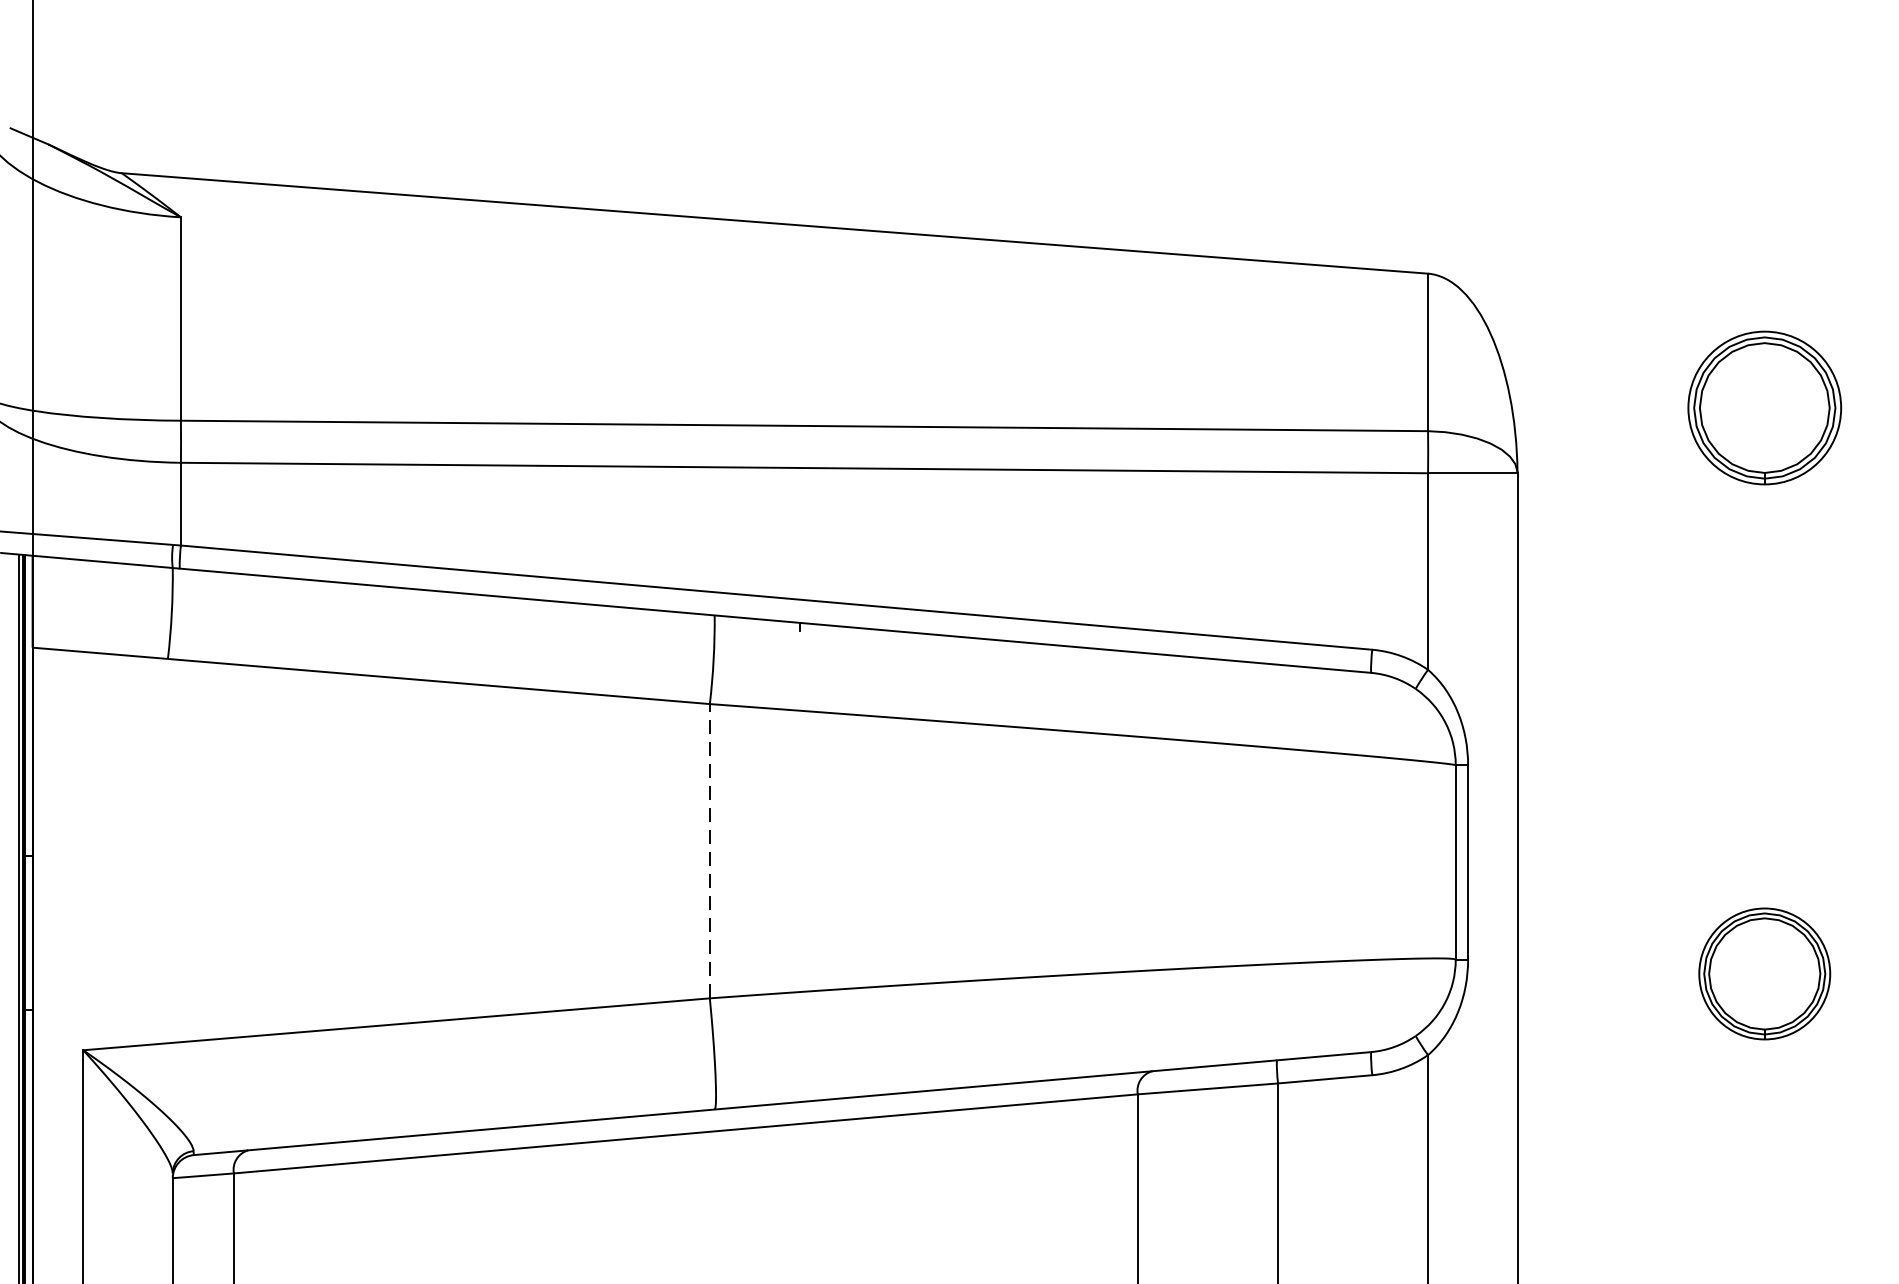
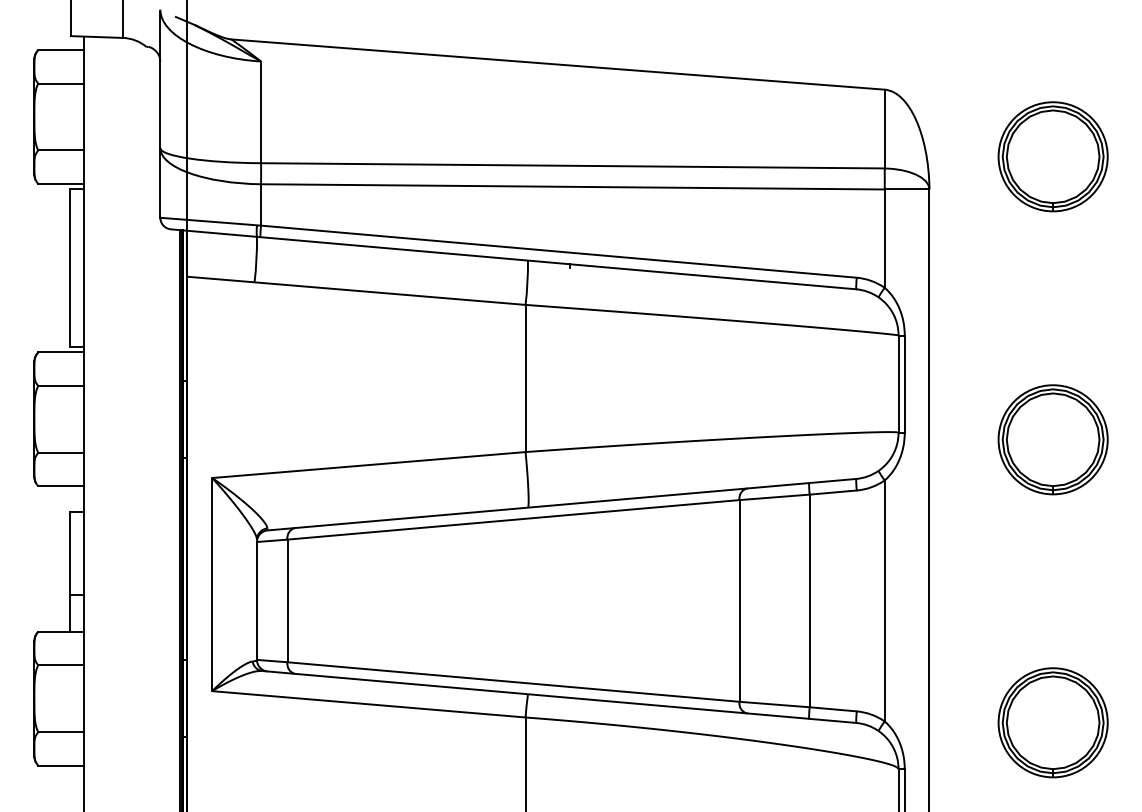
part: (1763, 407) -> (1052, 156), size x1.43
line: (709, 851) -> (525, 378), dashed -> solid
part: (1763, 973) -> (1052, 439), size x1.67

